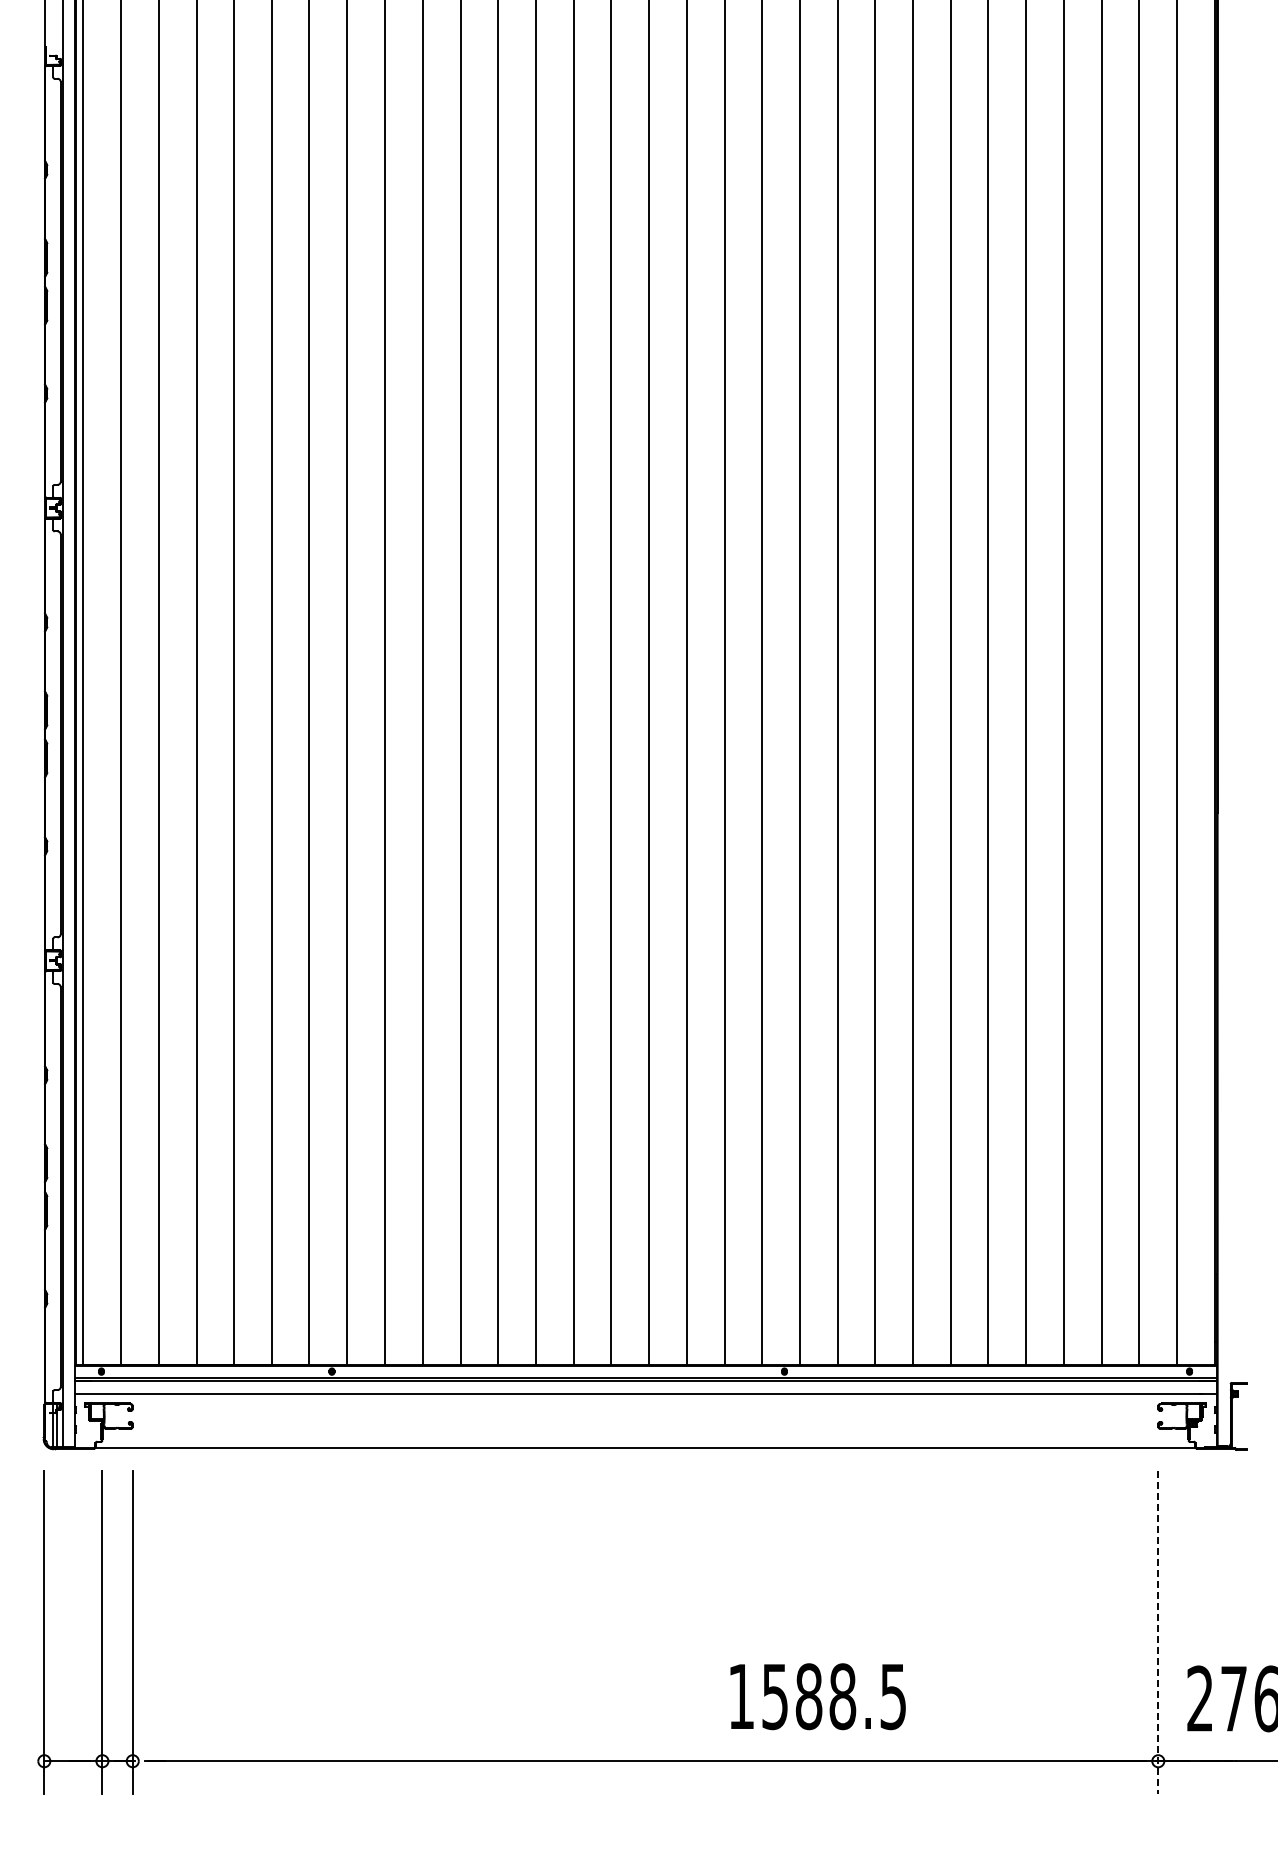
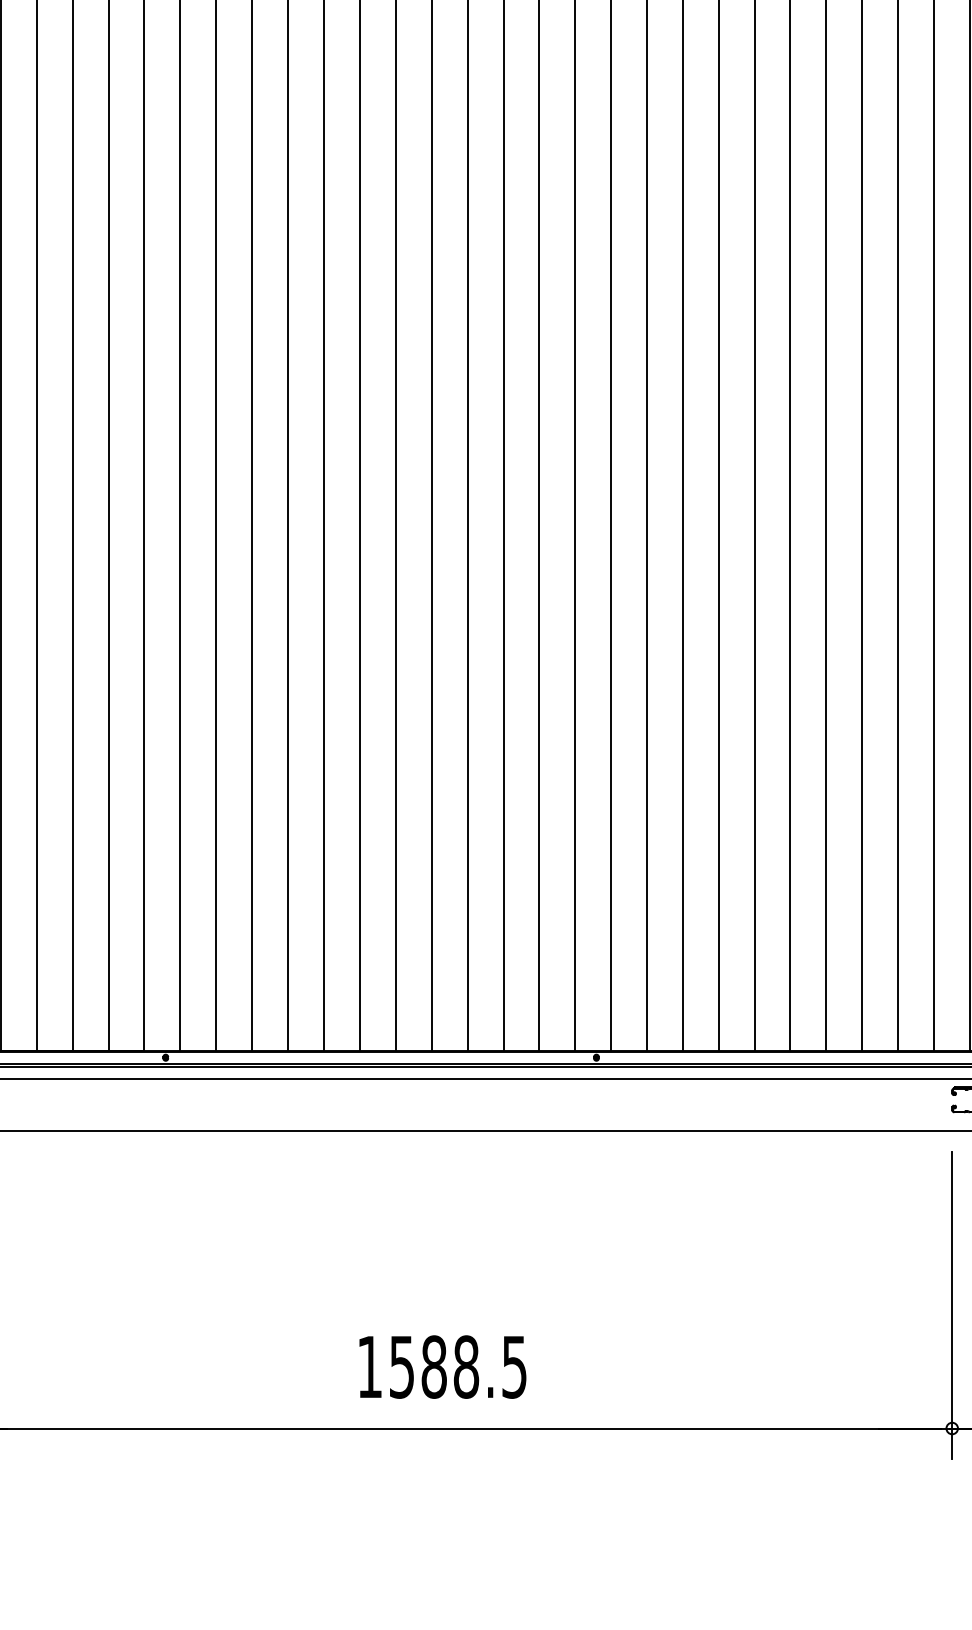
line: (1158, 1632) -> (952, 1305), dashed -> solid
text: (817, 1696) -> (442, 1366), moved

